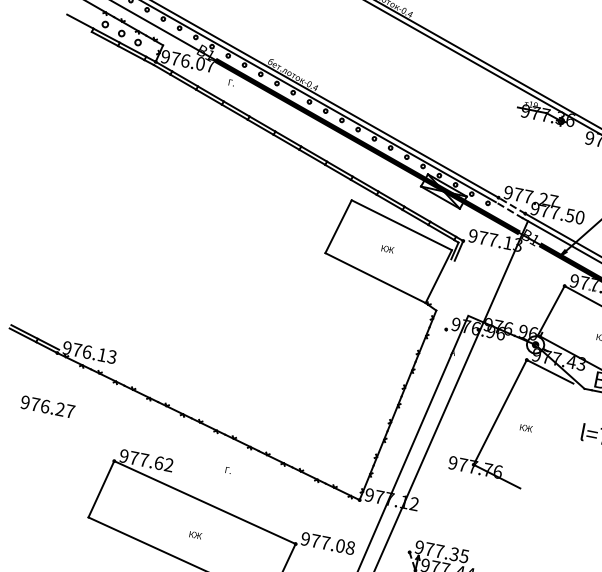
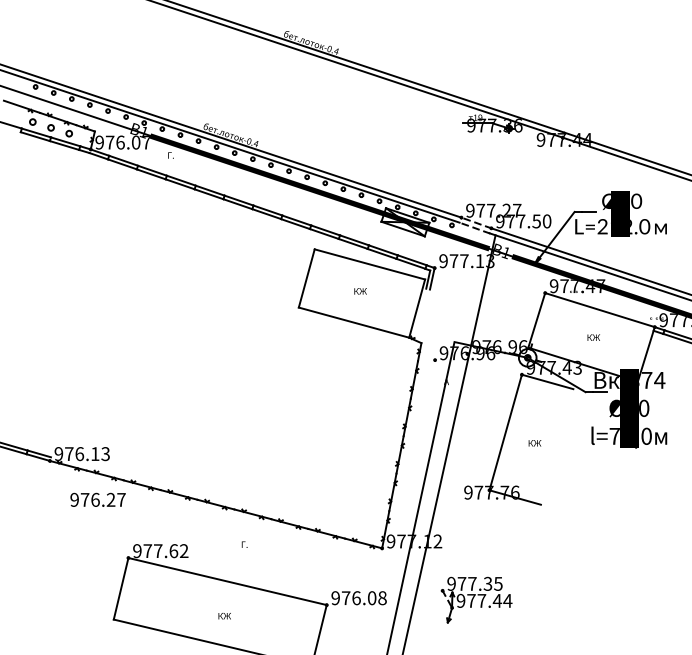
text: (47, 406) -> (97, 499), moved
text: (325, 543) -> (356, 598), 977.08 -> 976.08

